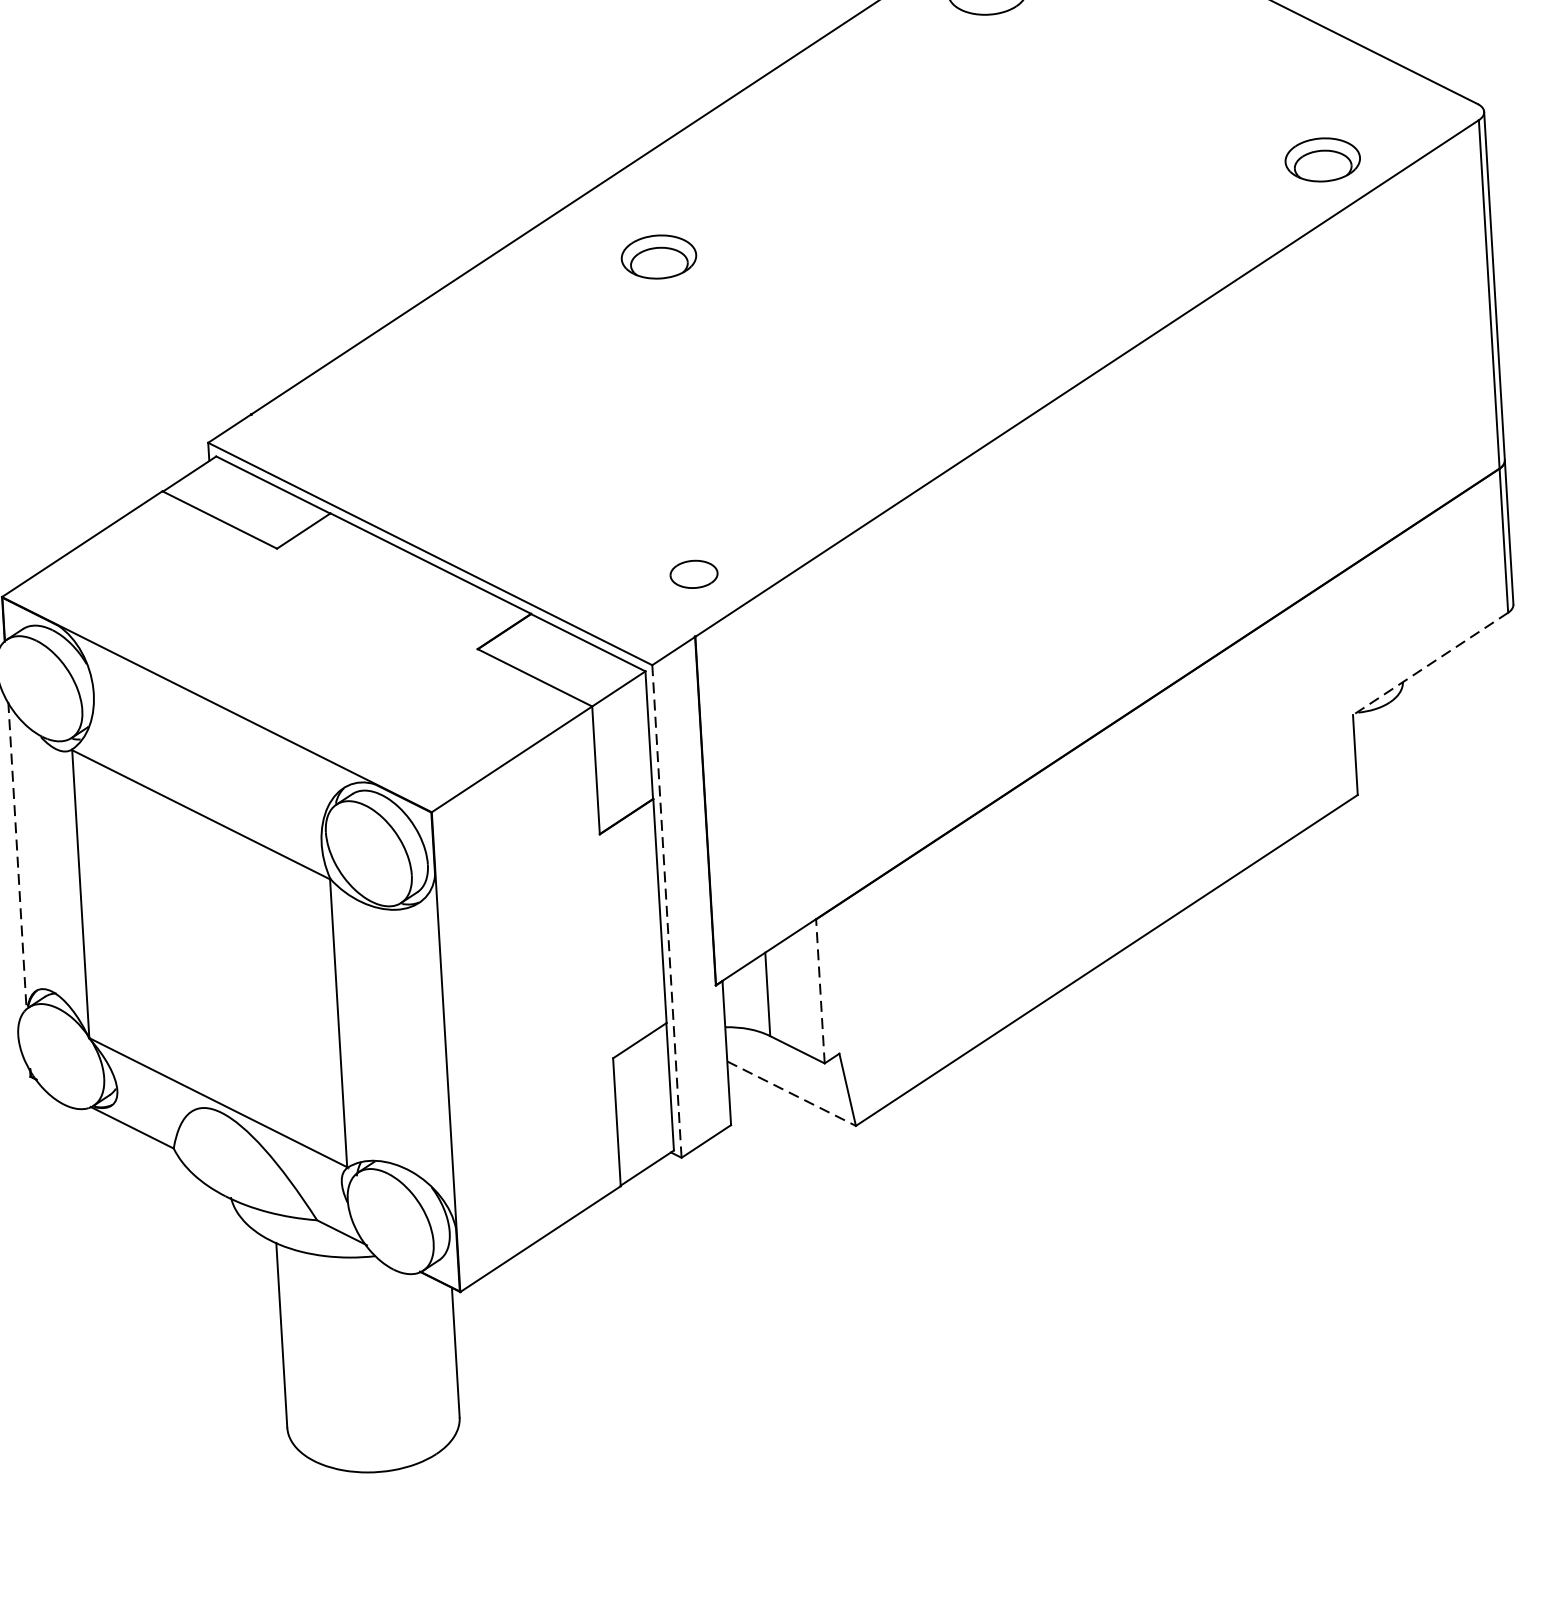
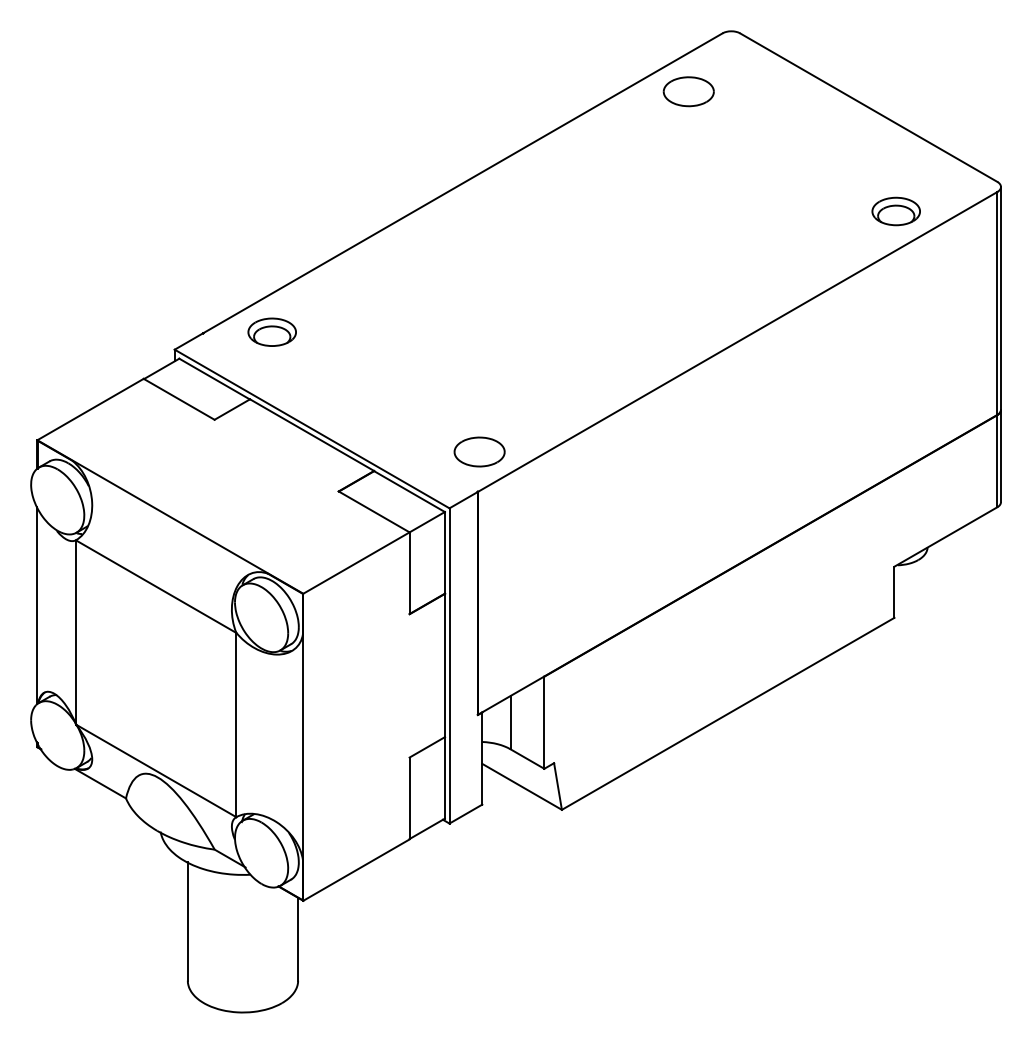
part: (657, 255) -> (271, 331), moved
part: (693, 573) -> (479, 451), size x1.67
line: (1430, 664) -> (945, 537), dashed -> solid
line: (17, 855) -> (37, 605), dashed -> solid
line: (666, 910) -> (449, 665), dashed -> solid
line: (820, 991) -> (544, 722), dashed -> solid
line: (792, 1093) -> (522, 786), dashed -> solid

